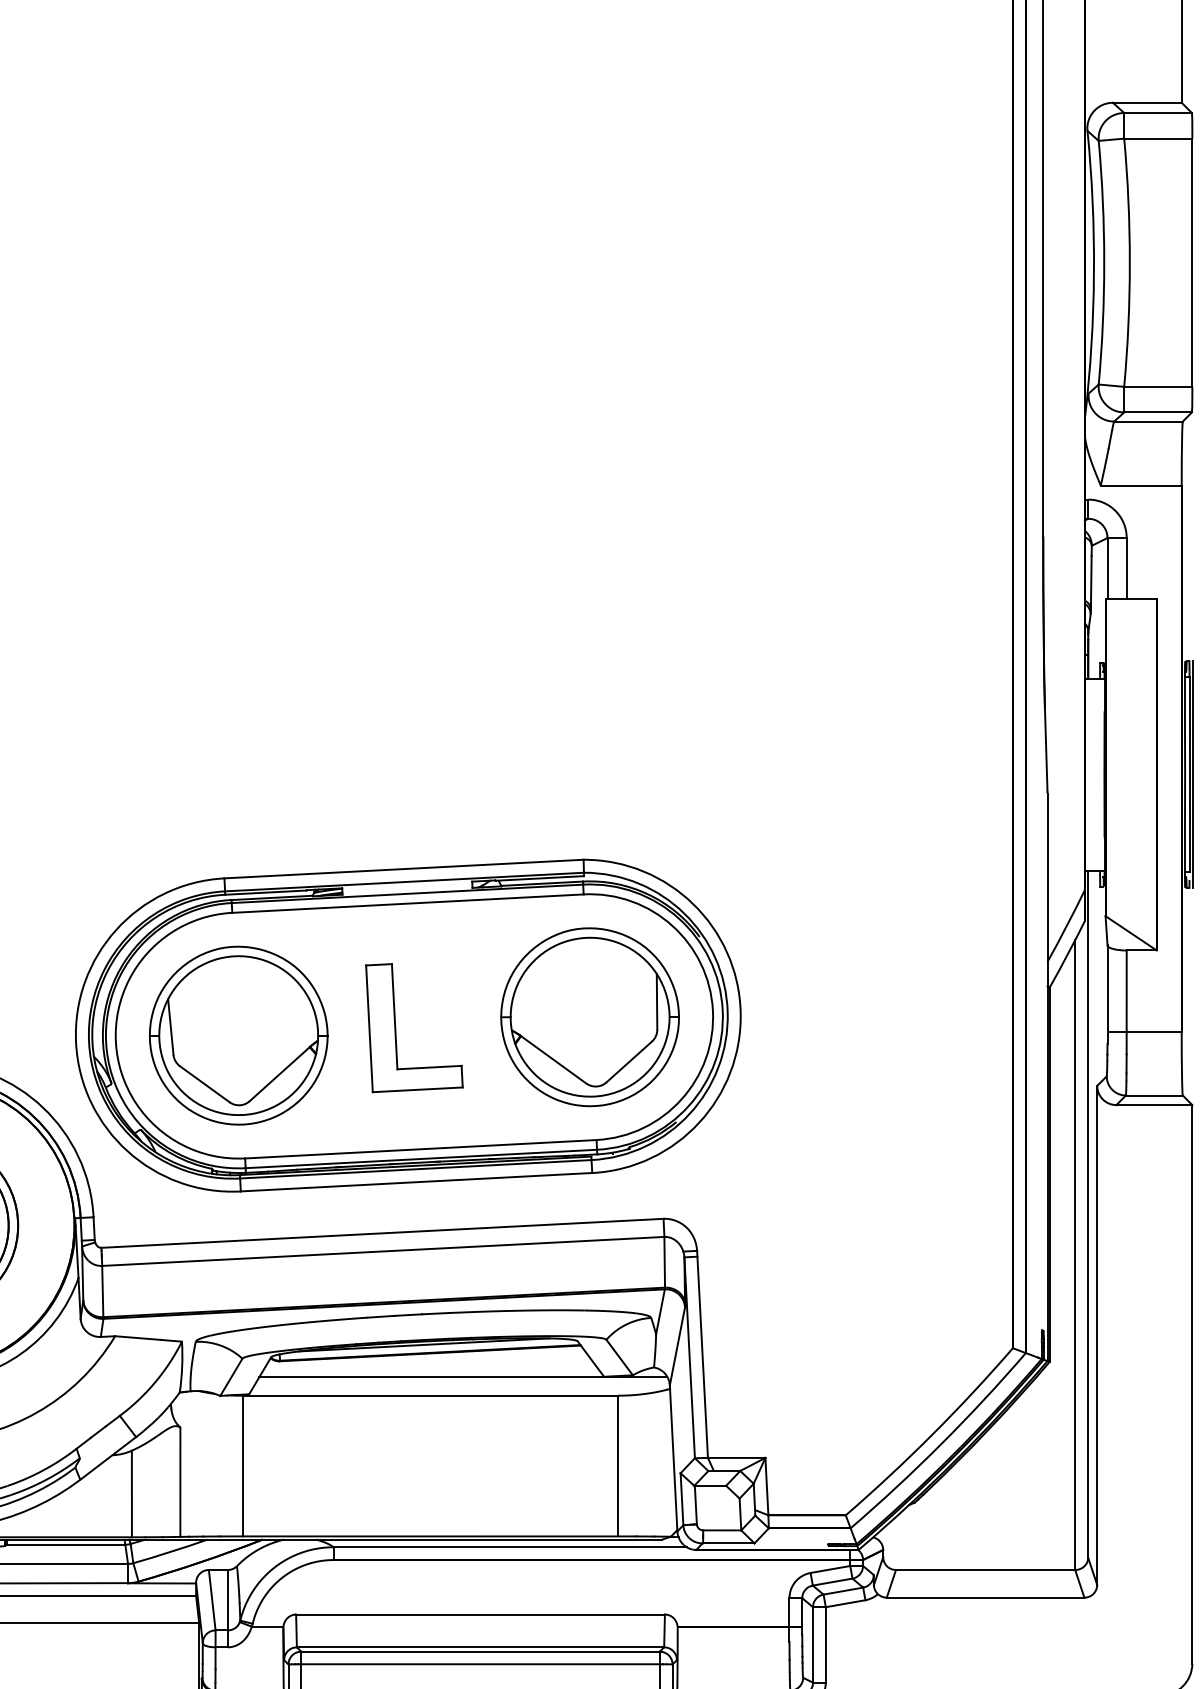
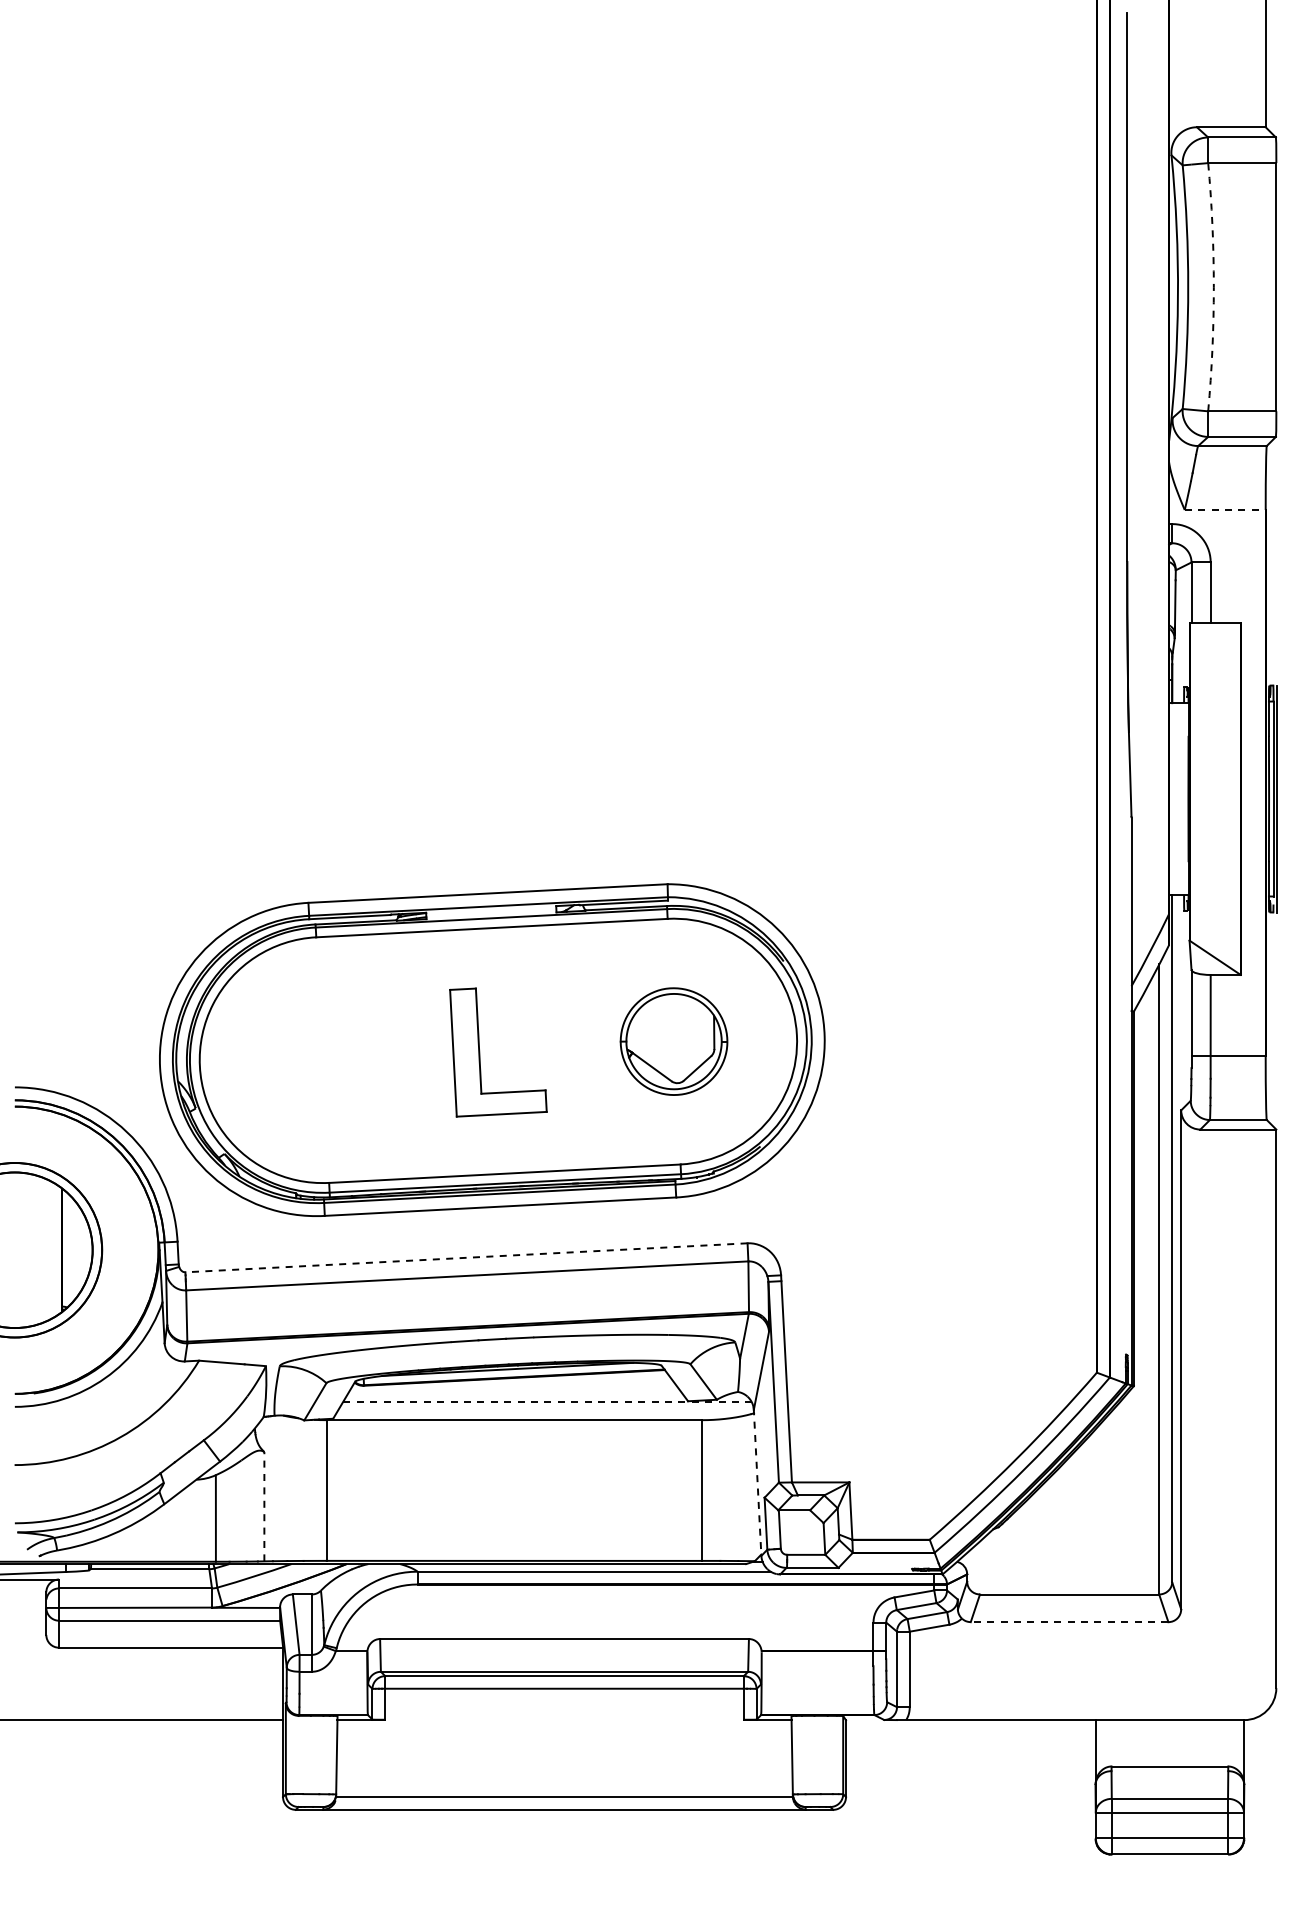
arc: (1129, 263) -> (1213, 287), solid -> dashed
line: (1141, 486) -> (1225, 510), solid -> dashed
part: (589, 1017) -> (673, 1041), size x0.6
part: (238, 1035) -> (322, 1059), removed
line: (382, 1233) -> (466, 1257), solid -> dashed
line: (463, 1377) -> (547, 1401), solid -> dashed
line: (673, 1458) -> (757, 1482), solid -> dashed
line: (180, 1482) -> (264, 1506), solid -> dashed
line: (985, 1598) -> (1069, 1622), solid -> dashed

